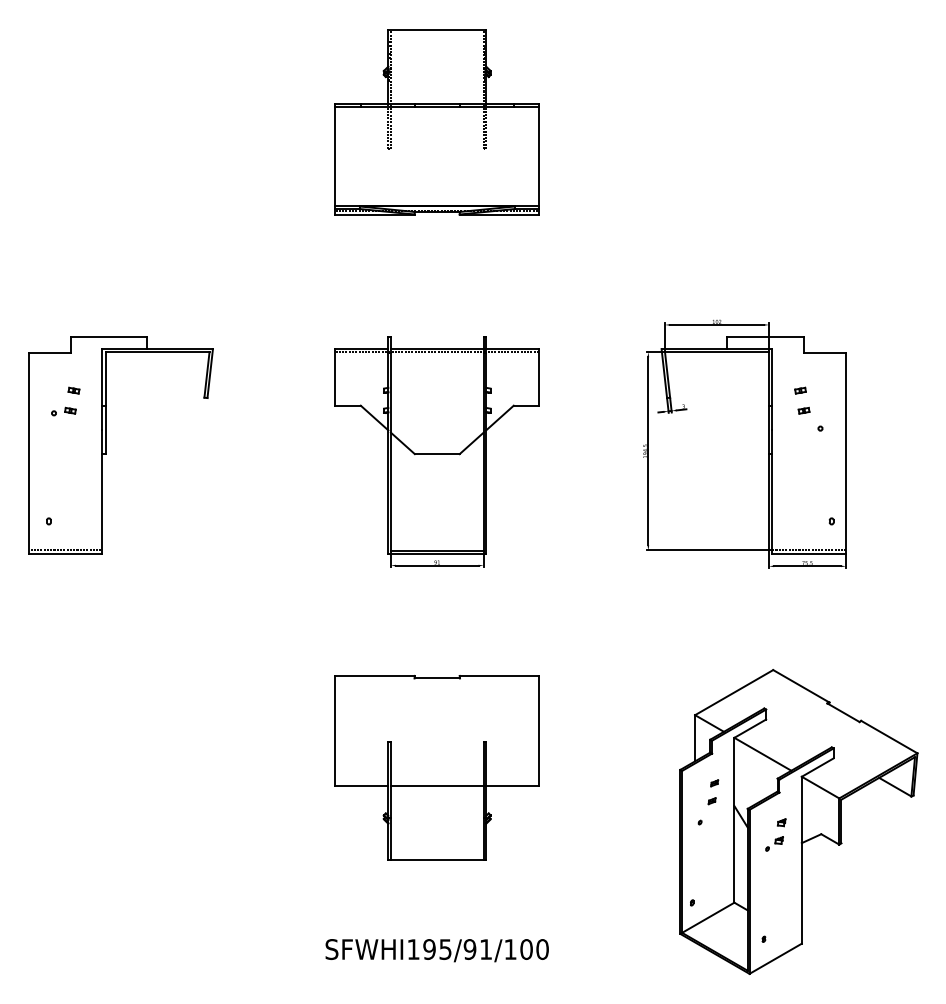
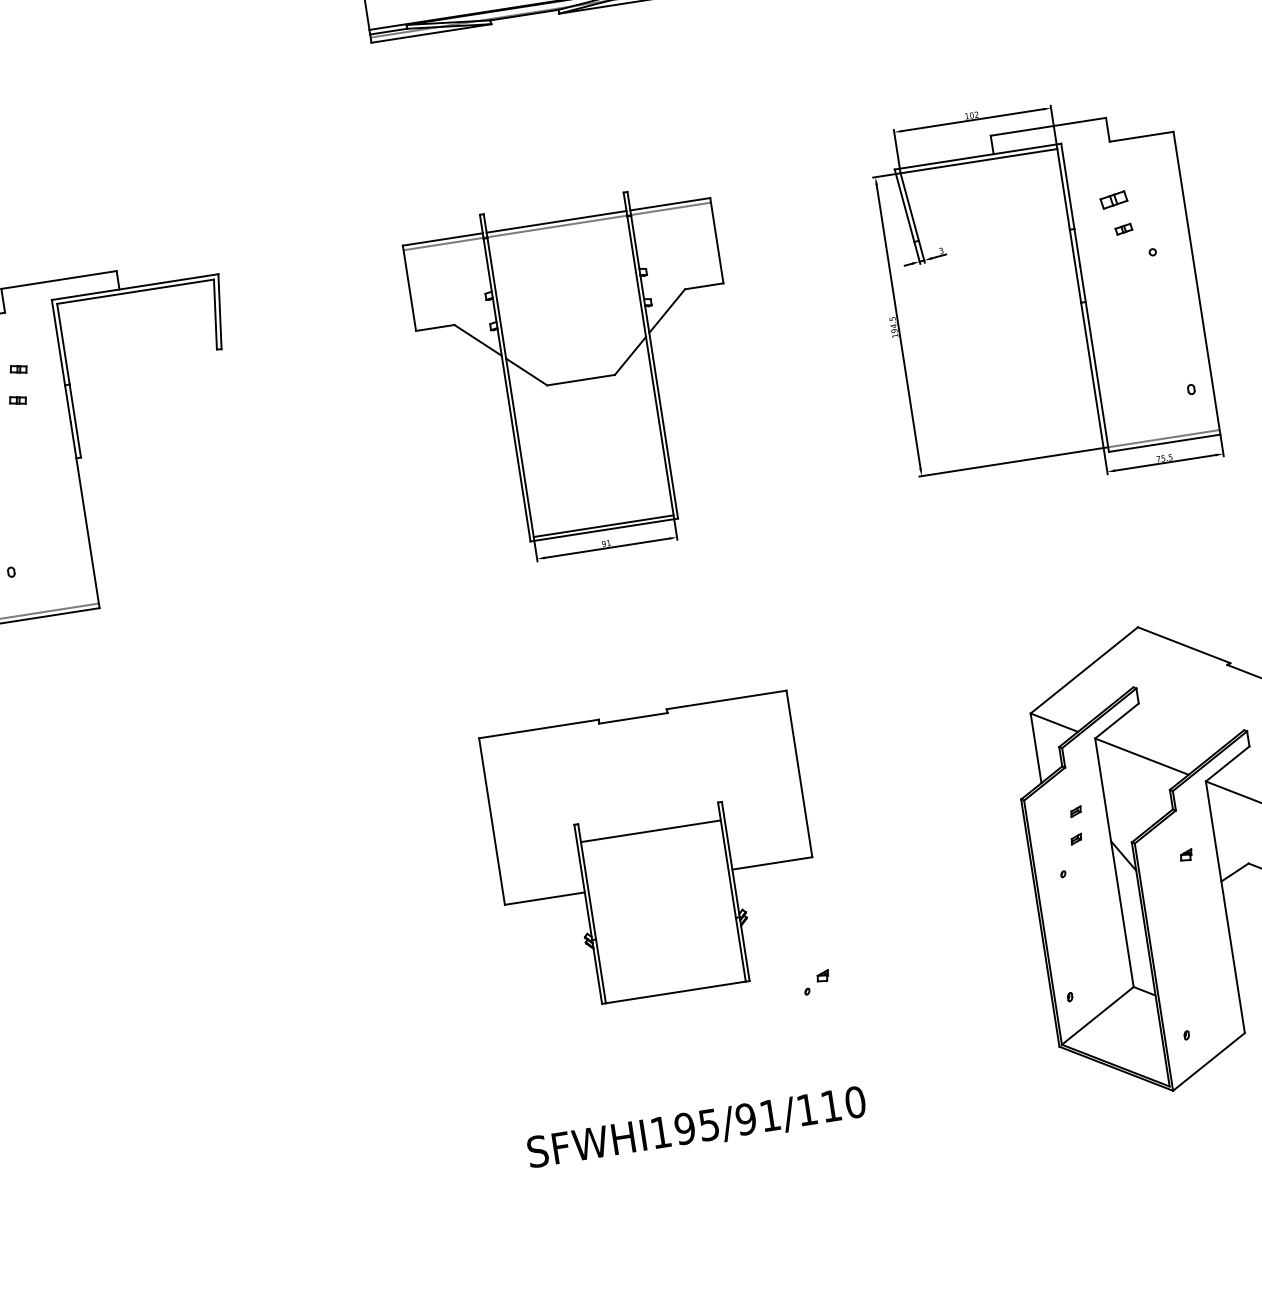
part: (800, 390) -> (1113, 199), size x1.6
line: (436, 786) -> (649, 831), moved
part: (774, 843) -> (816, 981), moved
text: (526, 949) -> (831, 1106), SFWHI195/91/100 -> SFWHI195/91/110

